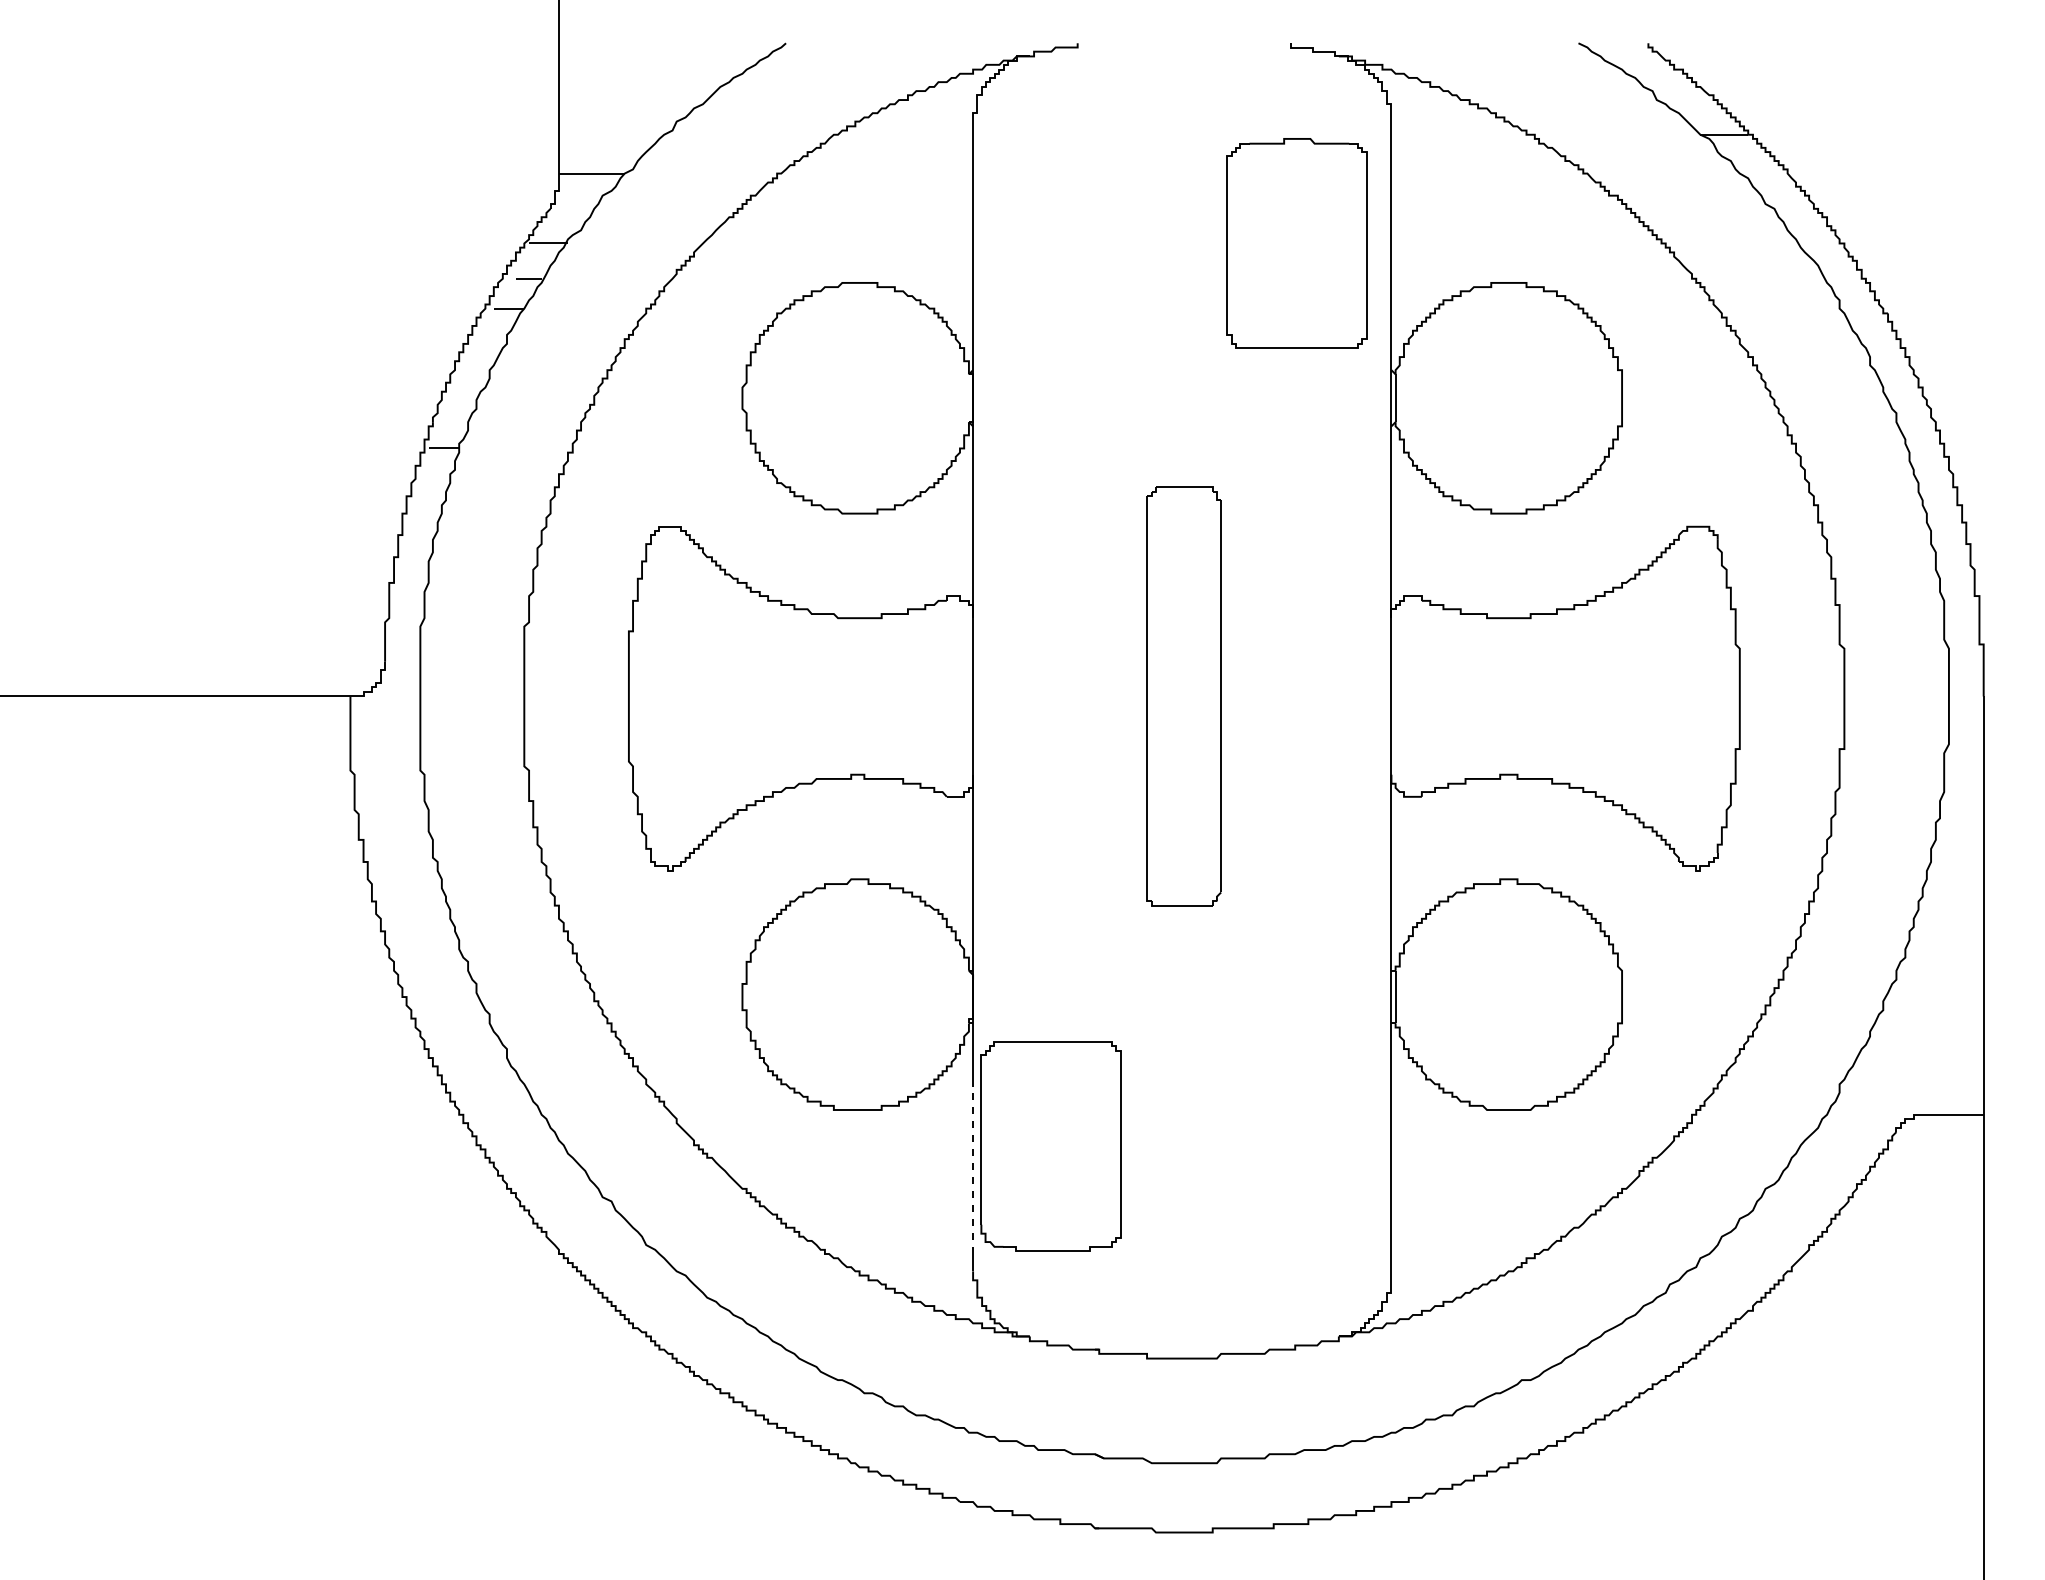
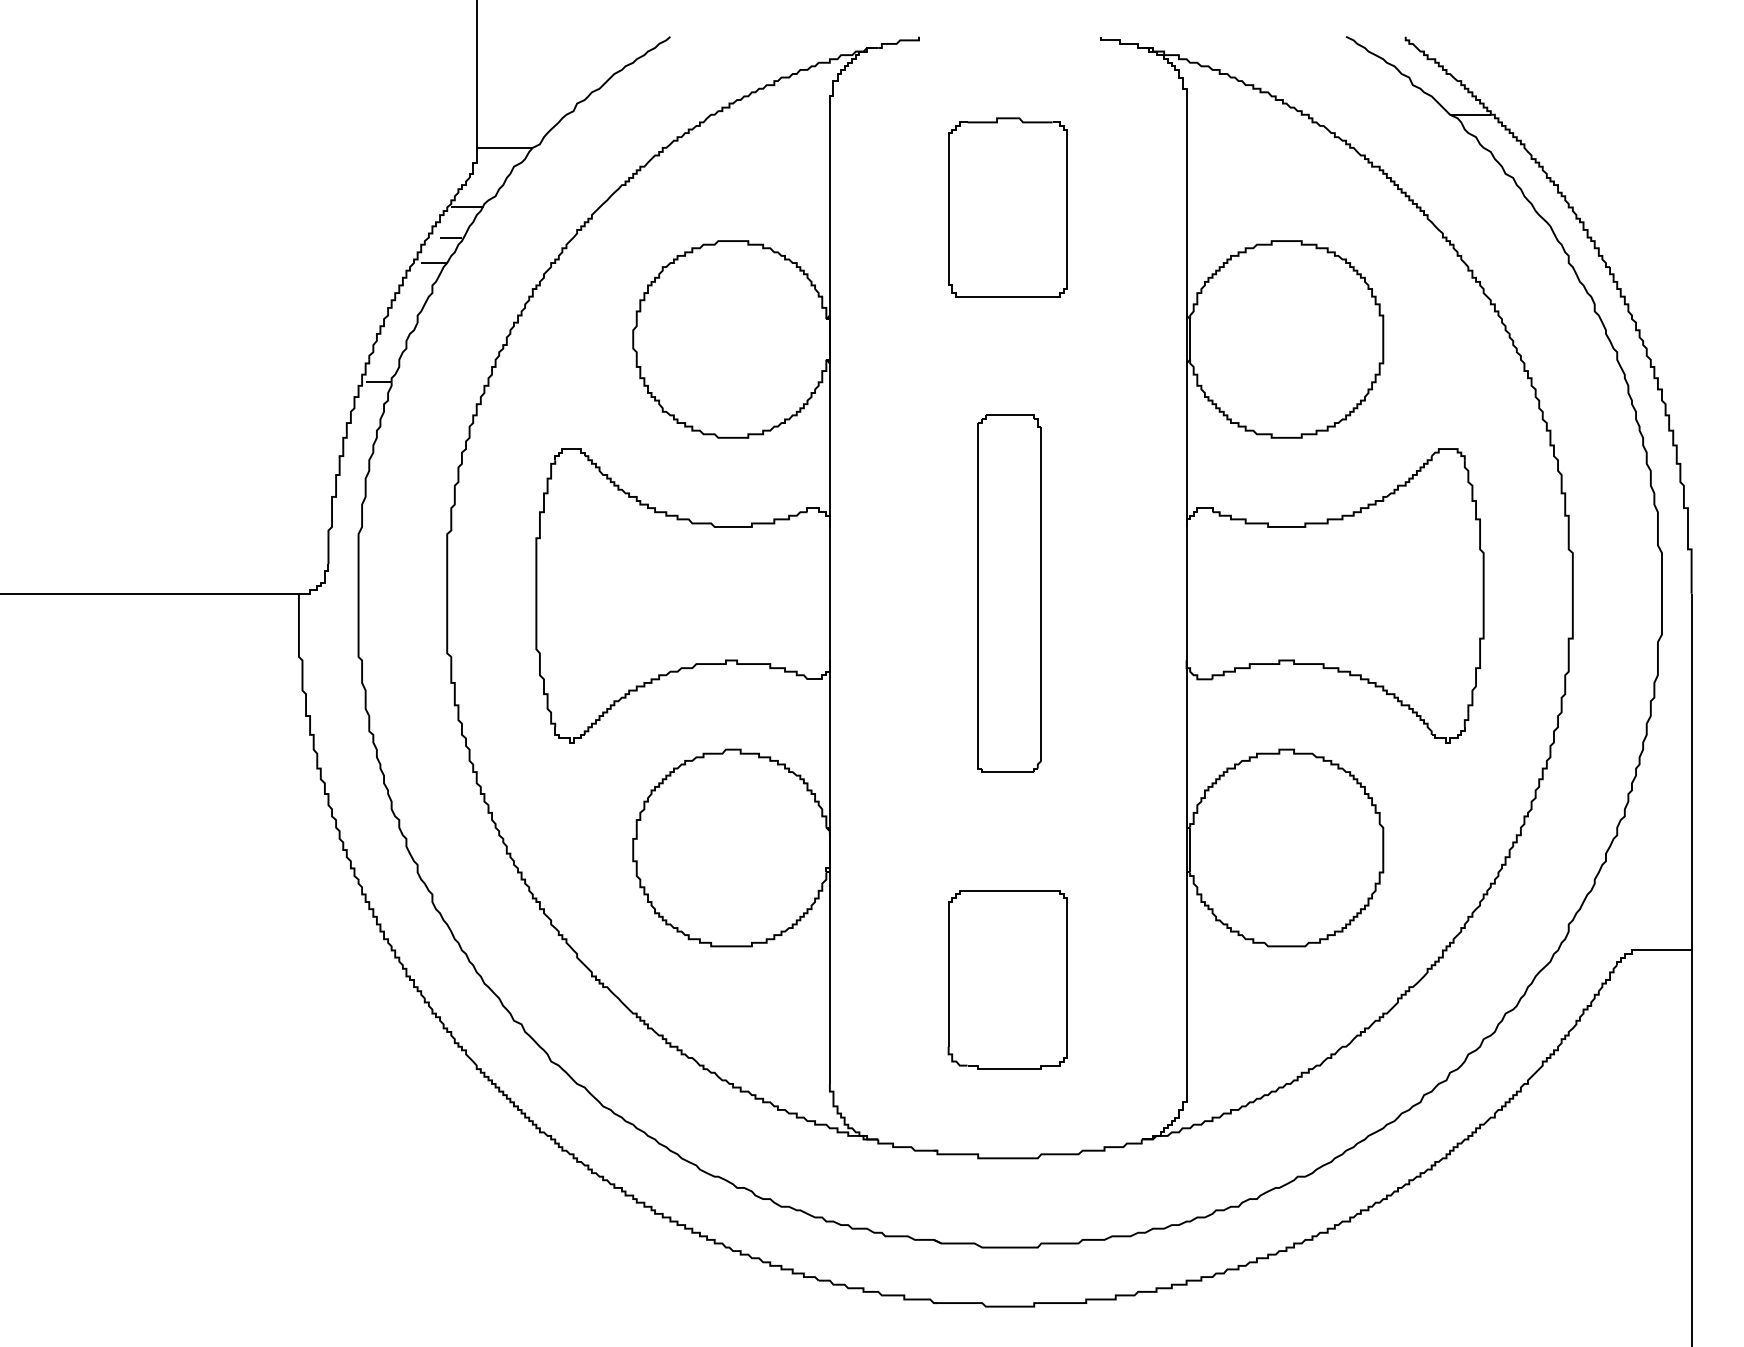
part: (1296, 243) -> (1007, 207), moved
part: (1050, 1146) -> (1007, 980), moved
line: (973, 1165) -> (830, 993), dashed -> solid

